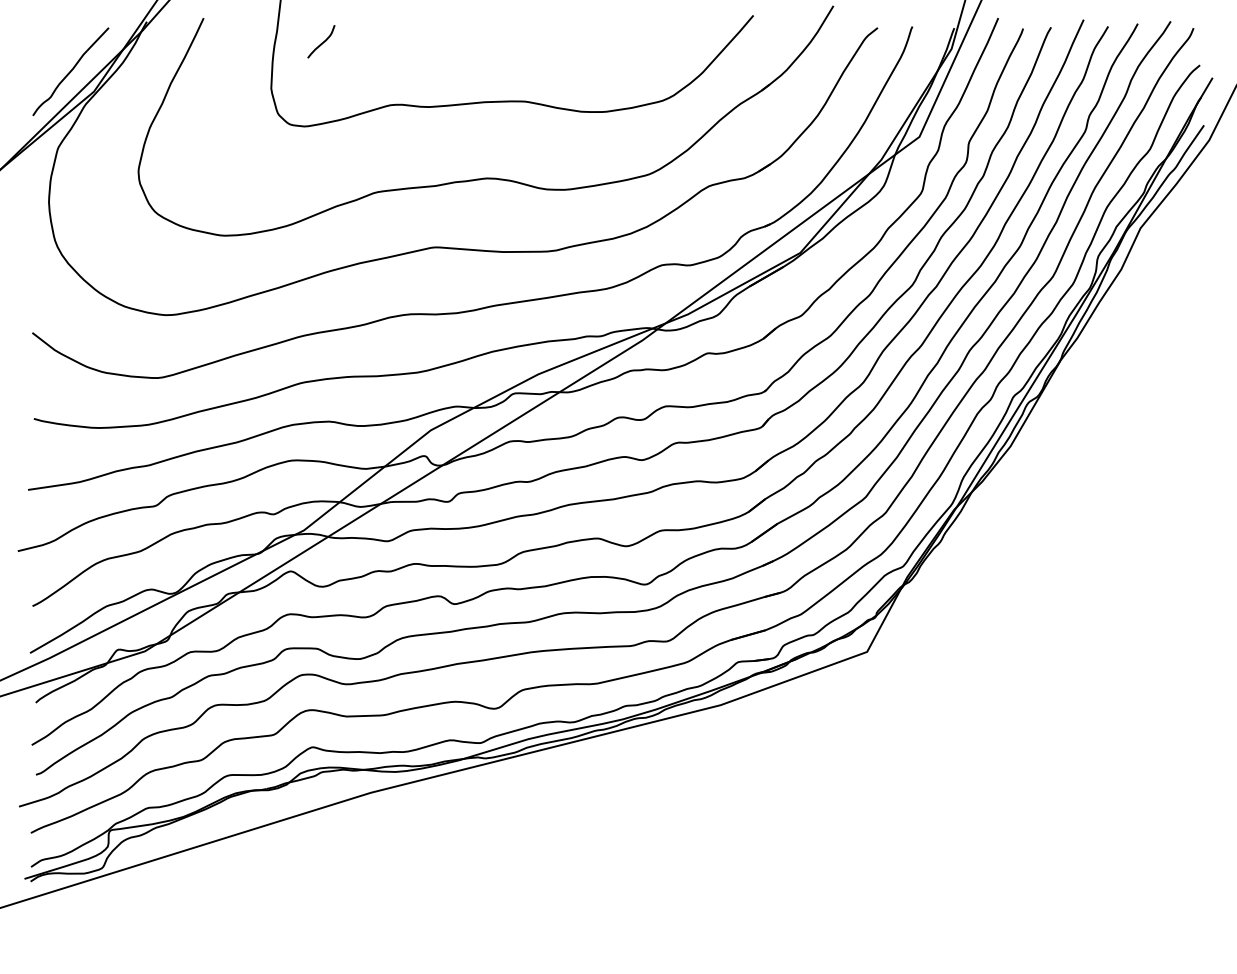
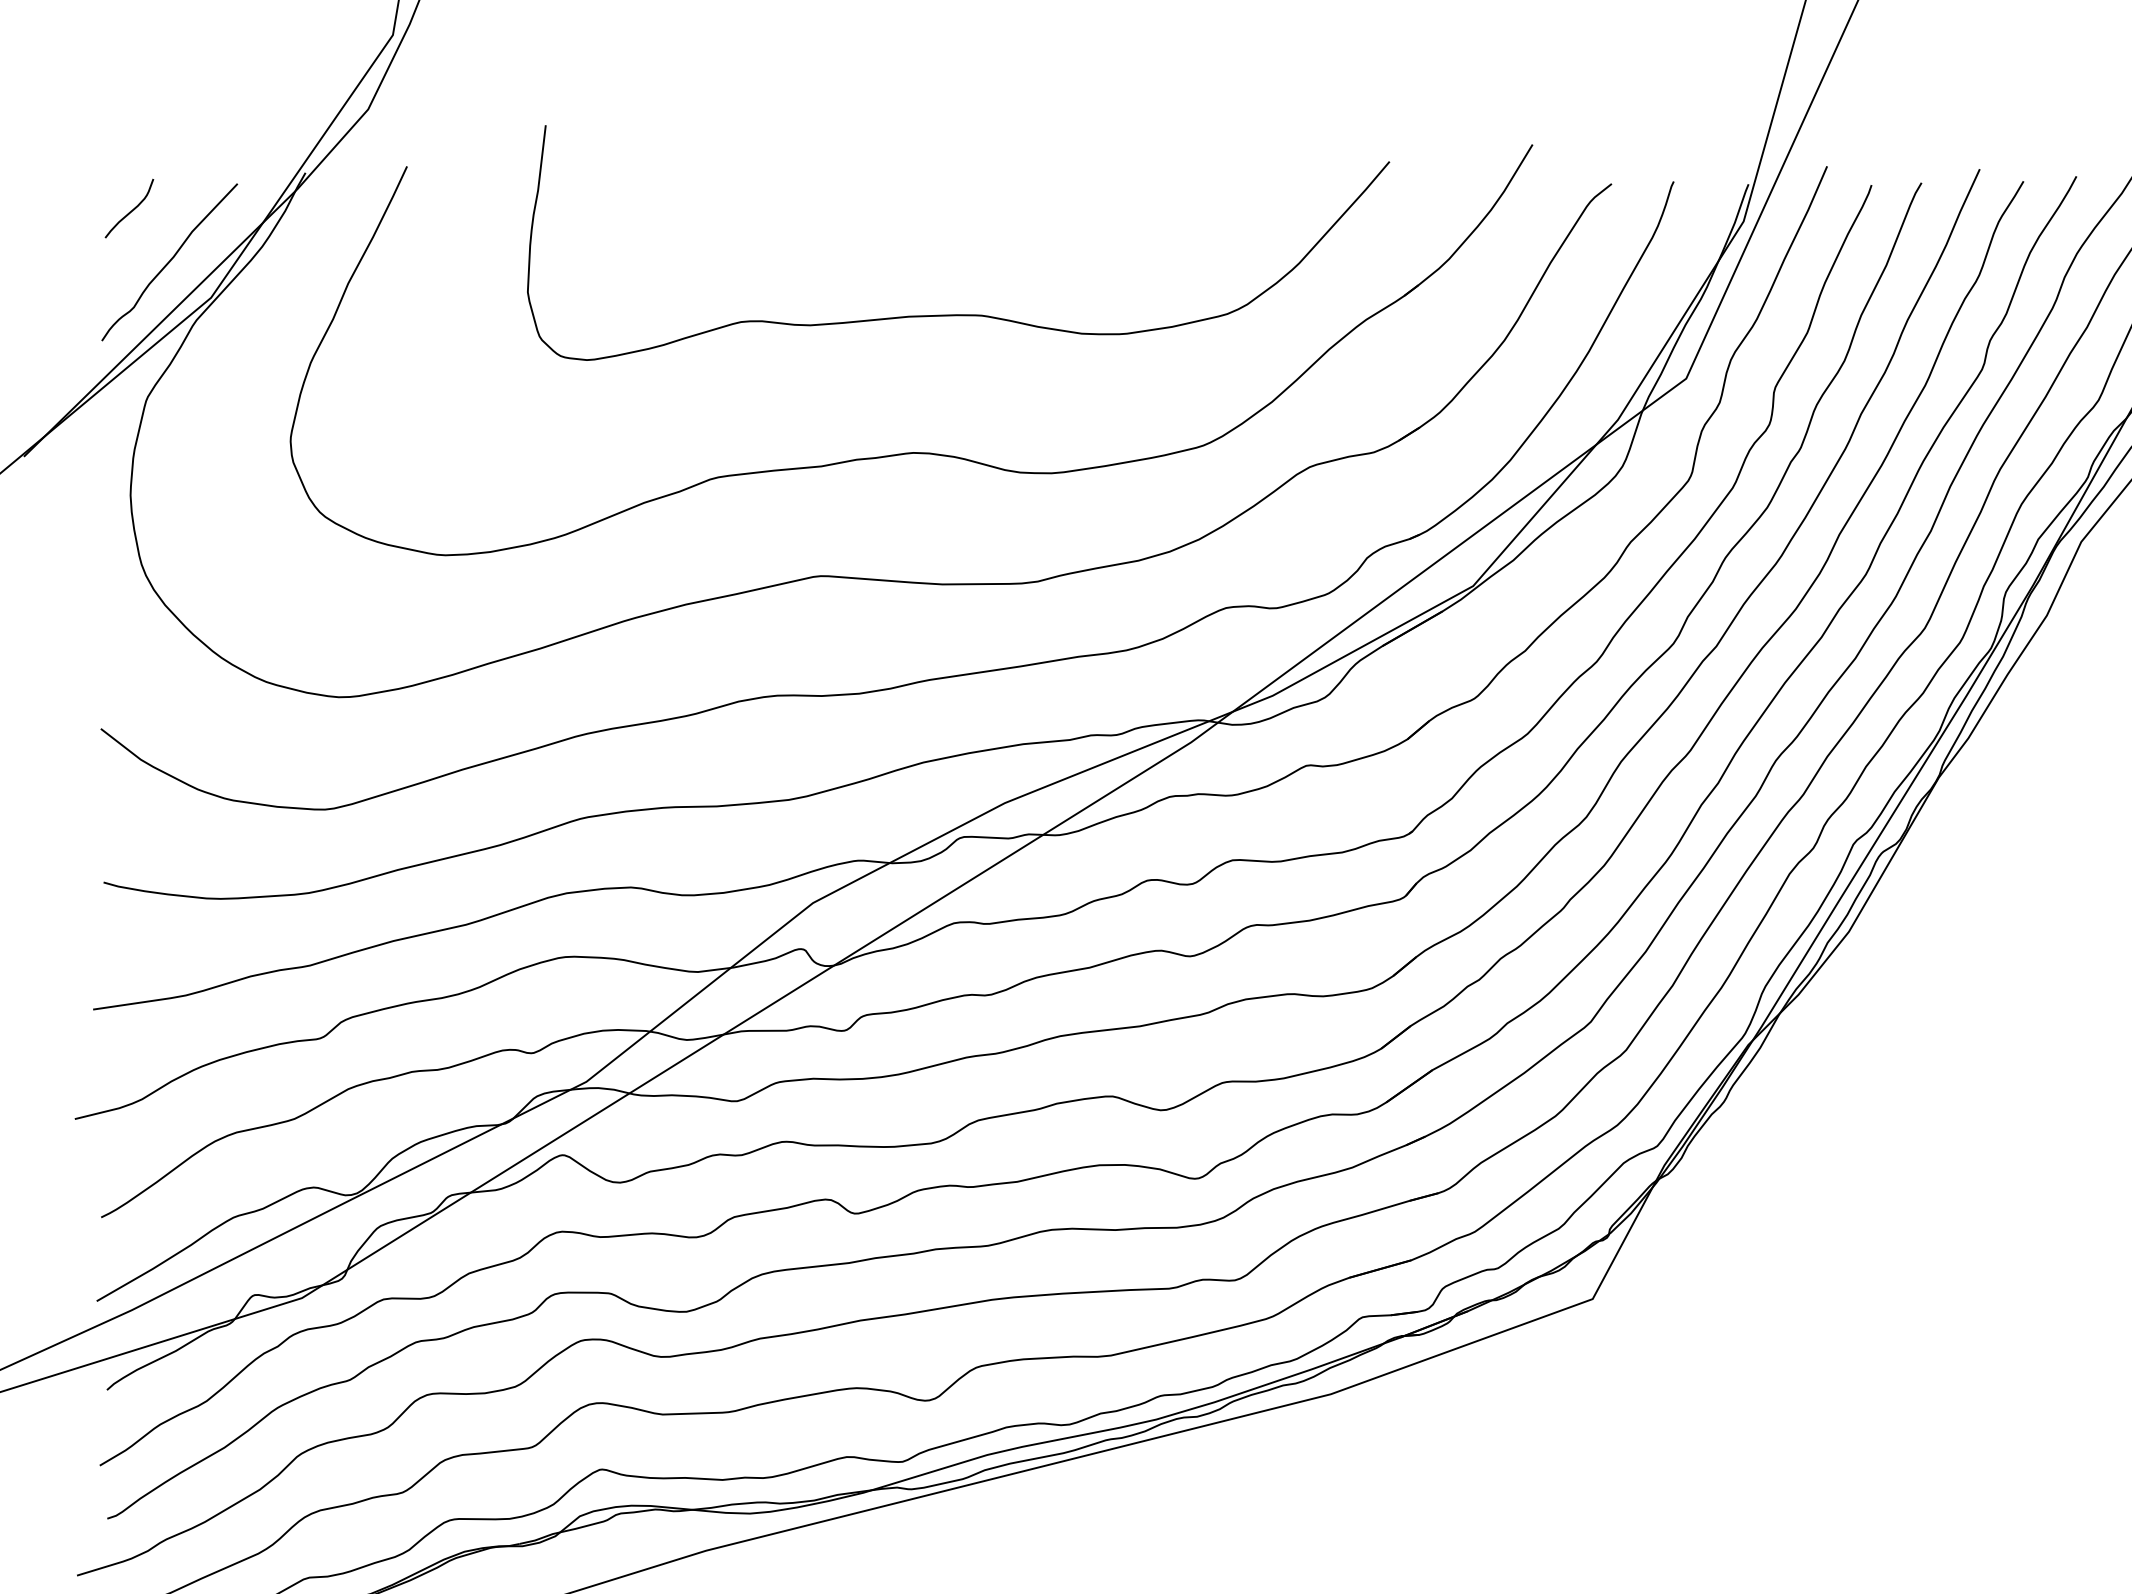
curve: (321, 42) -> (129, 209), moved

